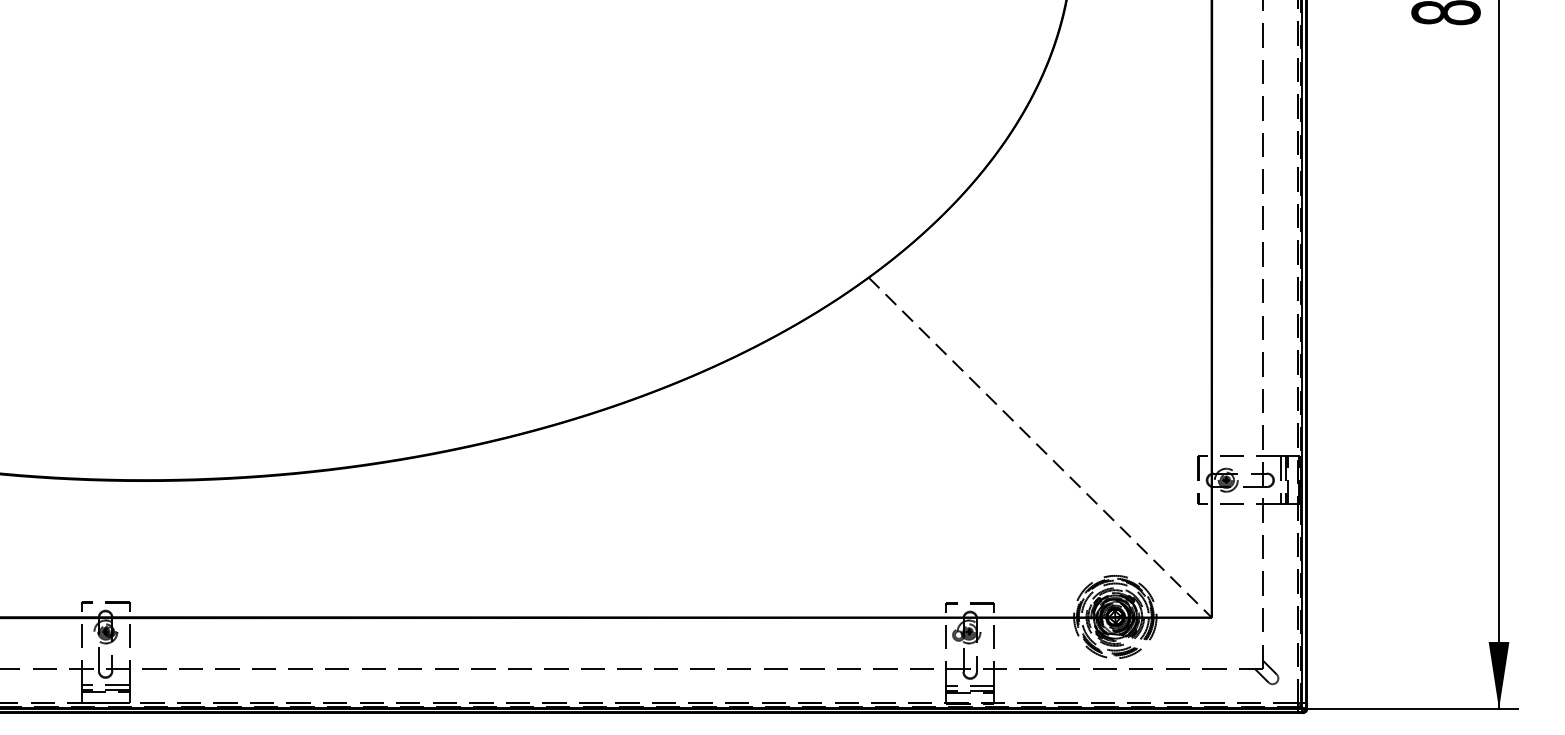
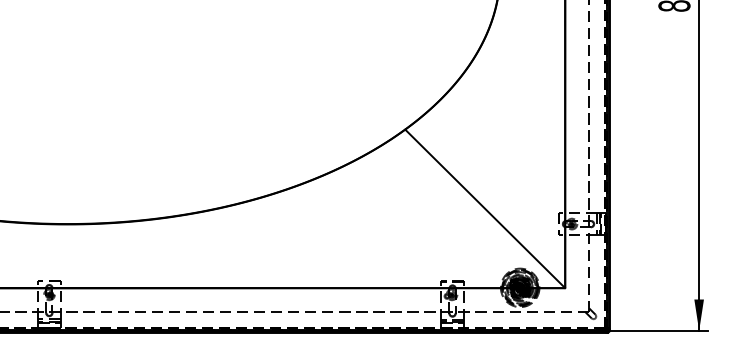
line: (1040, 446) -> (485, 208), dashed -> solid

